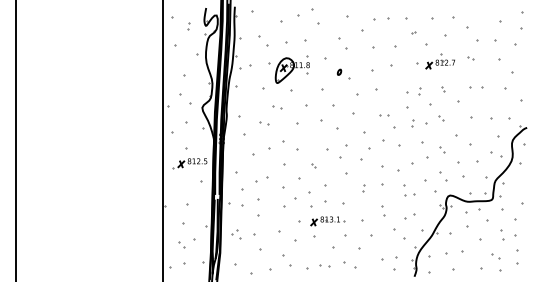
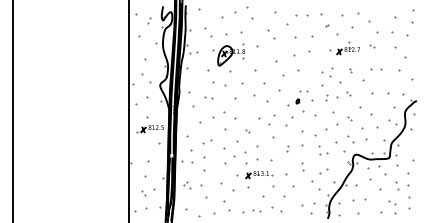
part: (339, 71) -> (297, 100), moved
part: (419, 91) -> (331, 72), size x1.6
part: (277, 107) -> (219, 85), size x1.6

